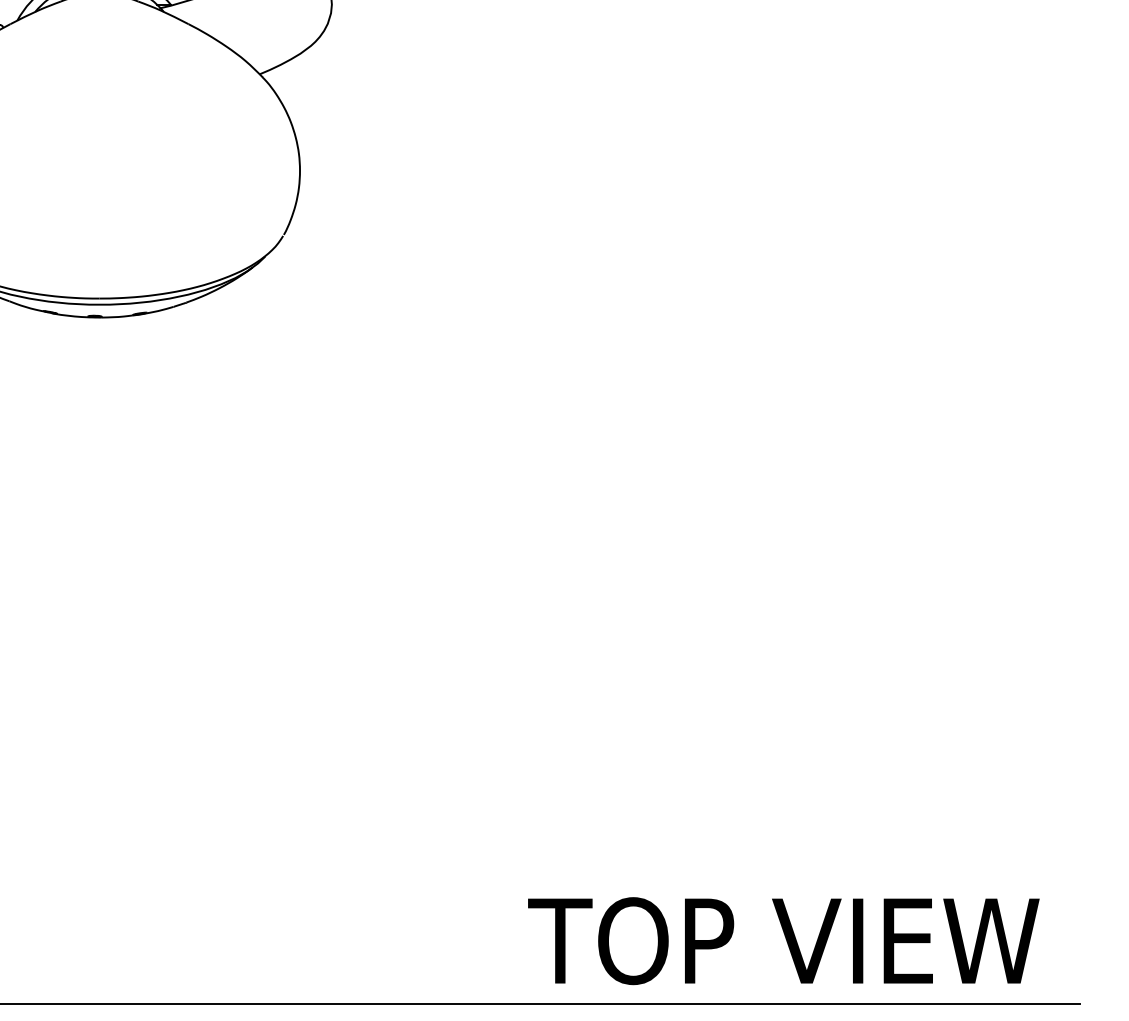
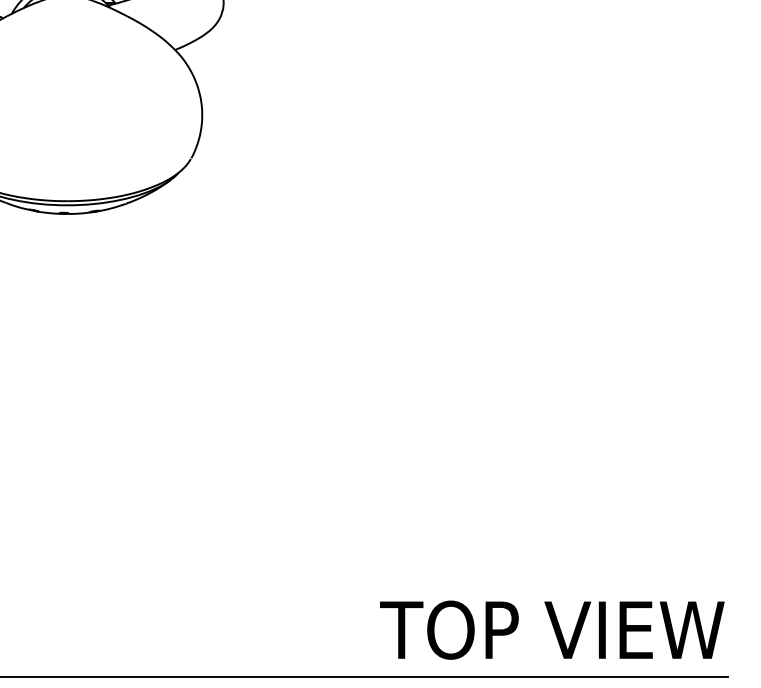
text: (784, 940) -> (552, 629), moved

